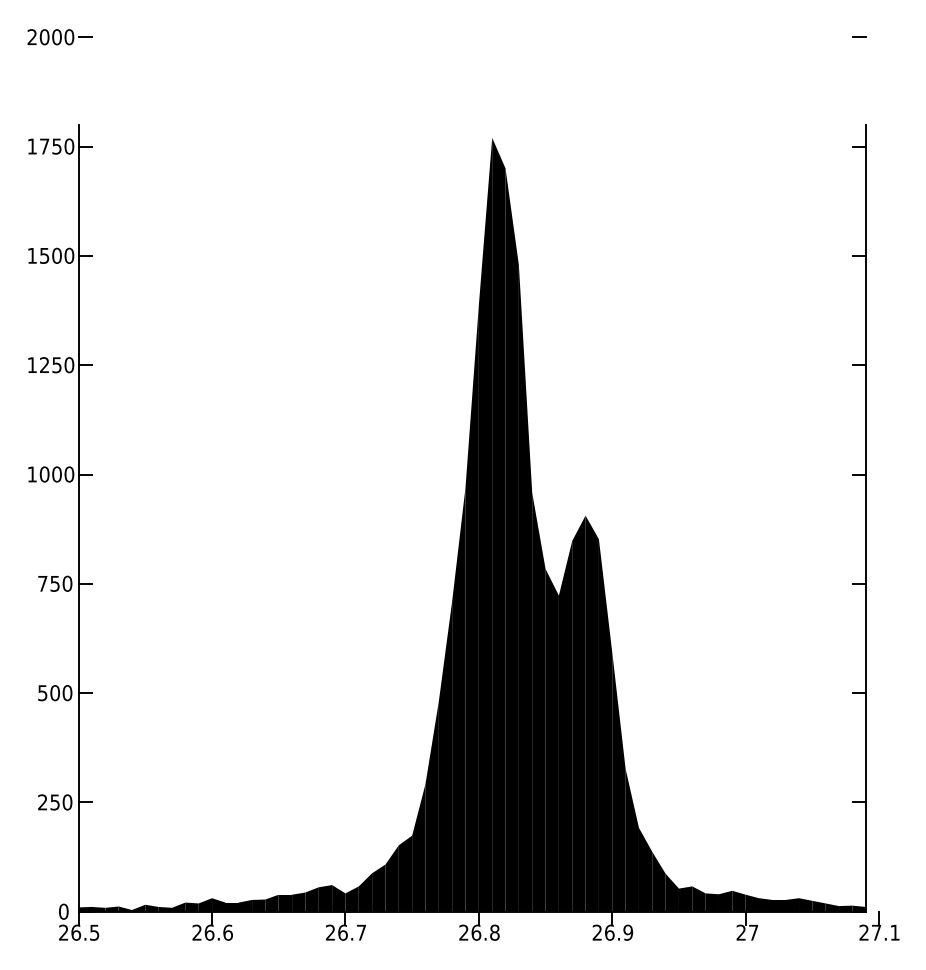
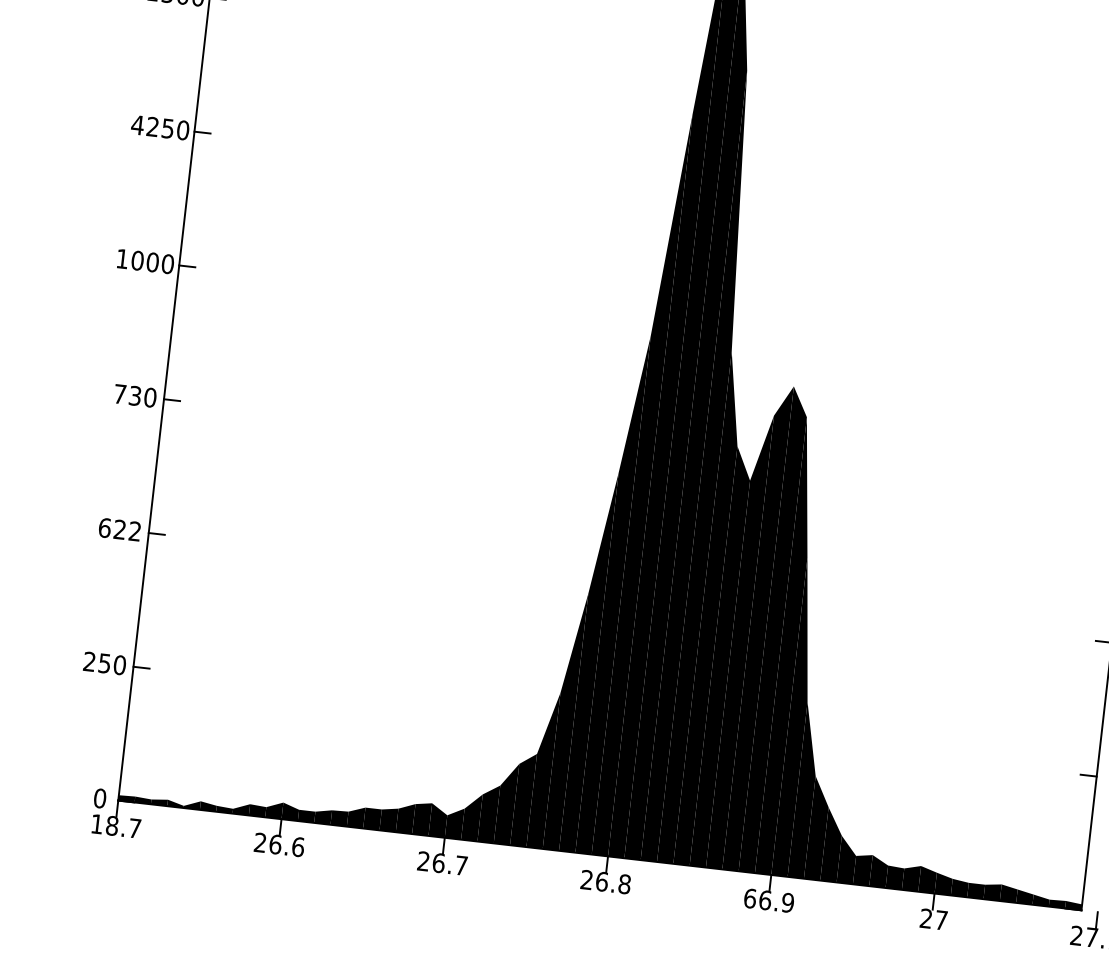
text: (32, 364) -> (138, 124), 1250 -> 4250
text: (55, 583) -> (135, 395), 750 -> 730
text: (55, 693) -> (120, 530), 500 -> 622
text: (79, 932) -> (116, 826), 26.5 -> 18.7
text: (597, 932) -> (750, 898), 26.9 -> 66.9

